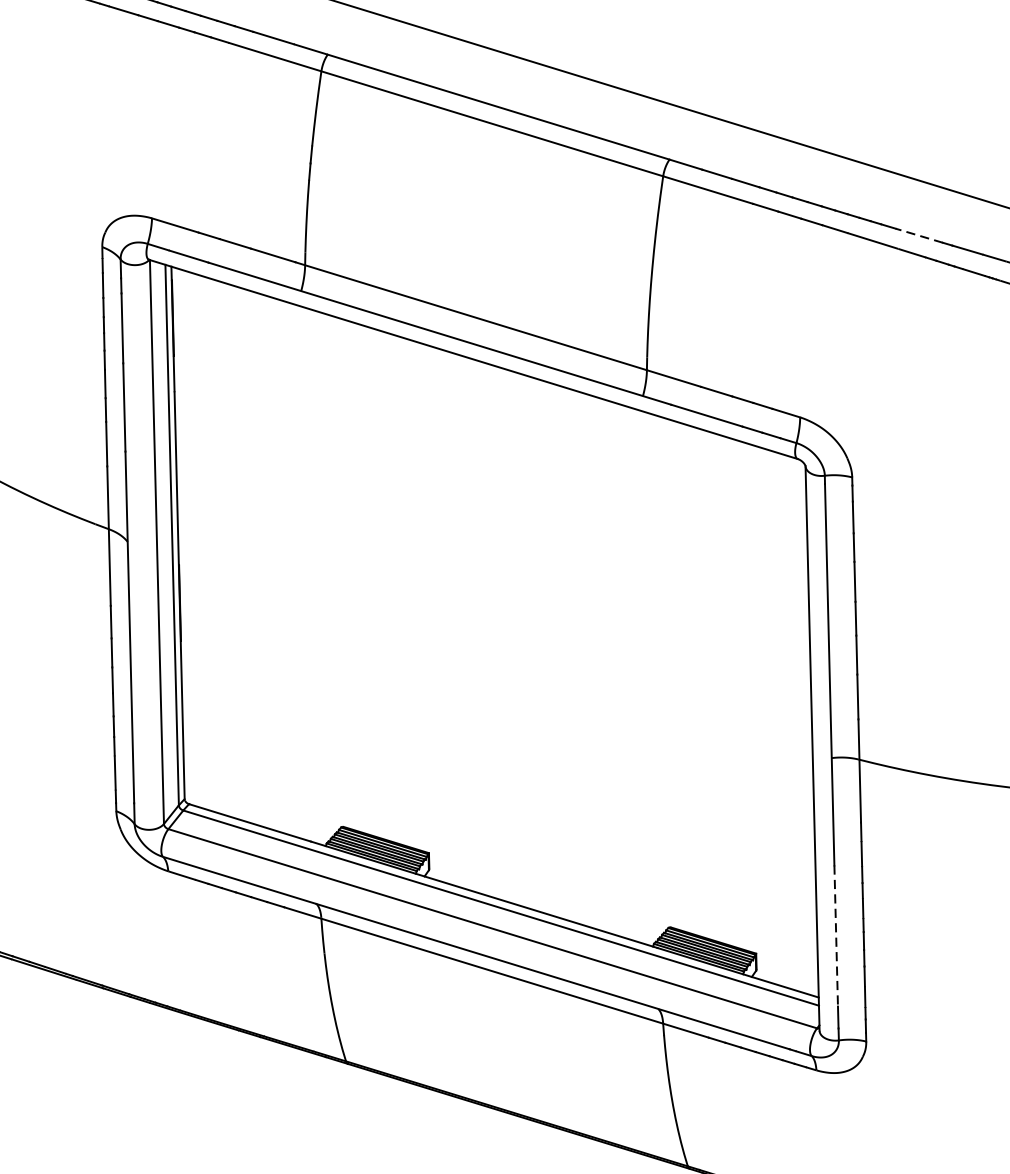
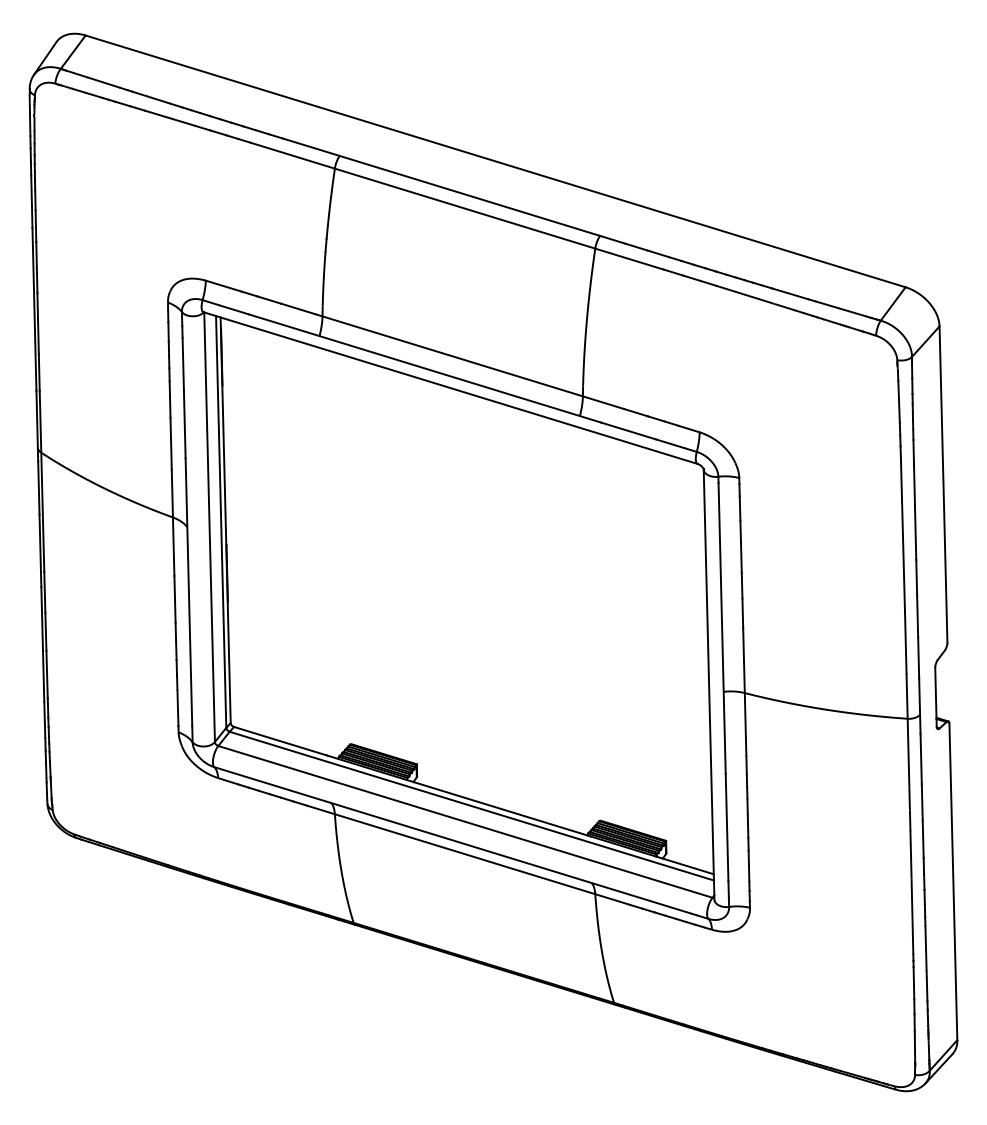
line: (919, 235) -> (790, 293), dashed -> solid
line: (836, 936) -> (727, 827), dashed -> solid

